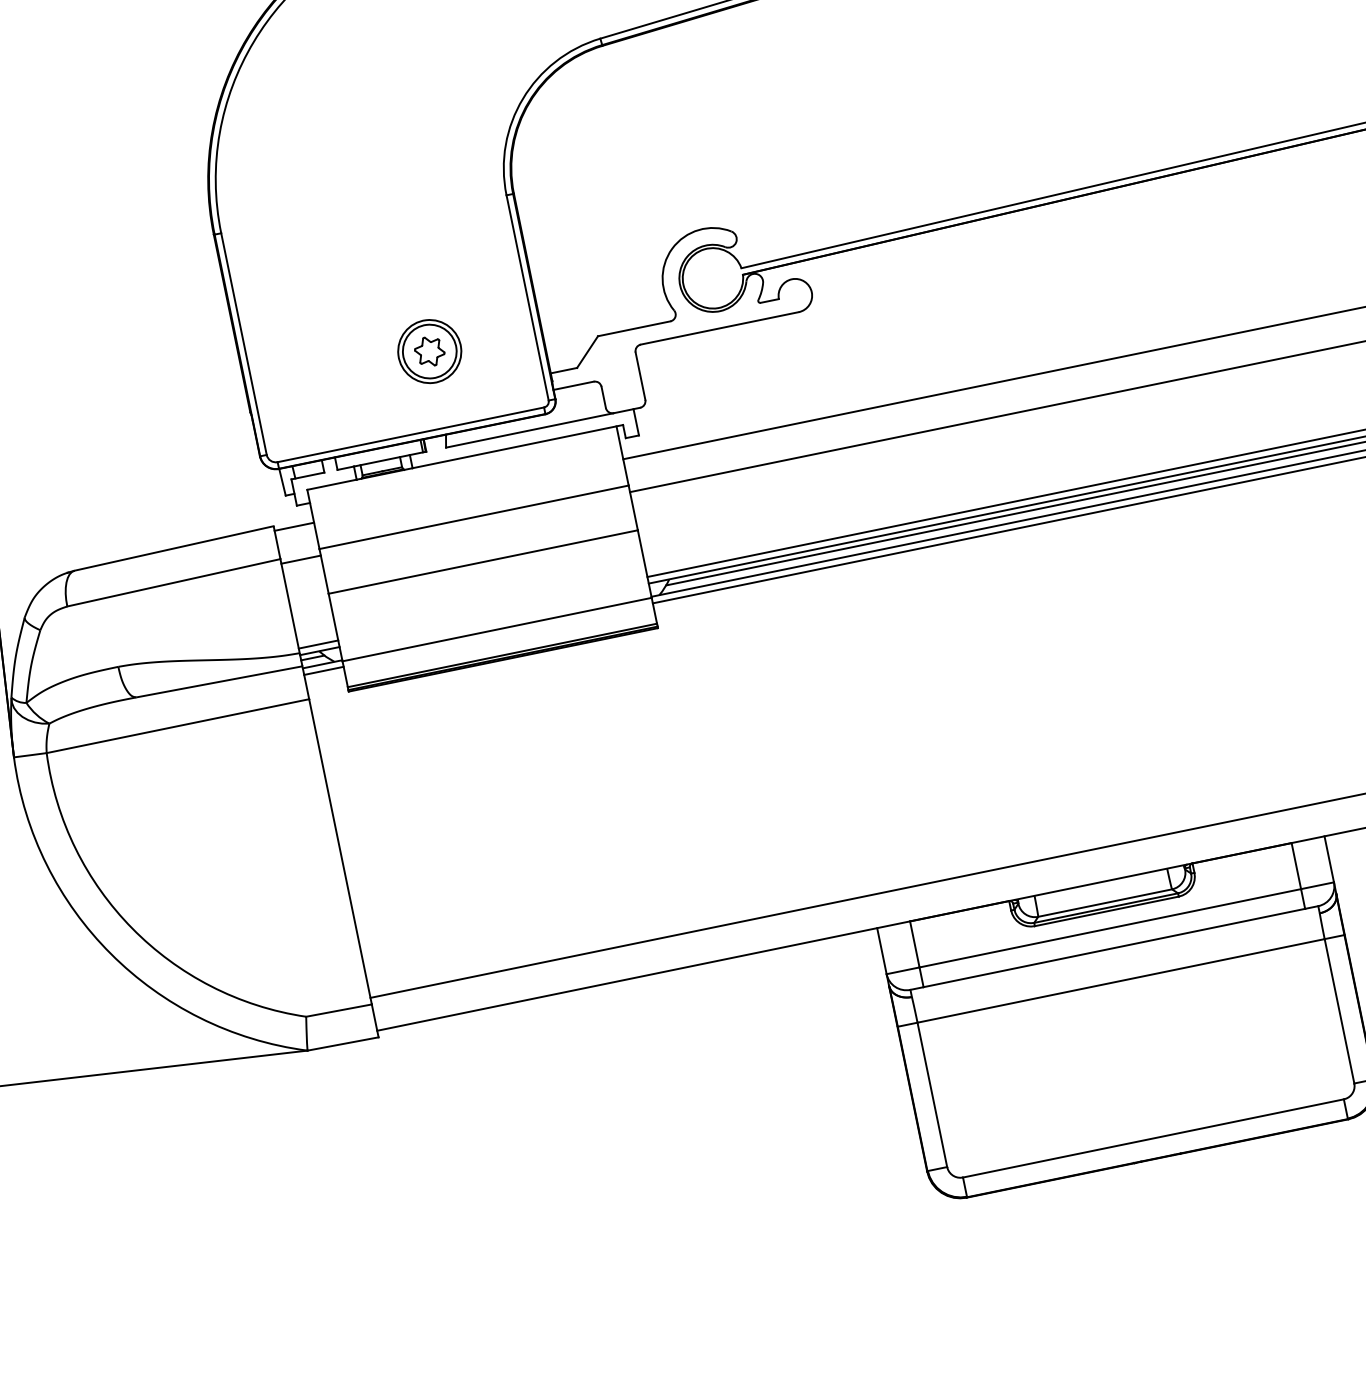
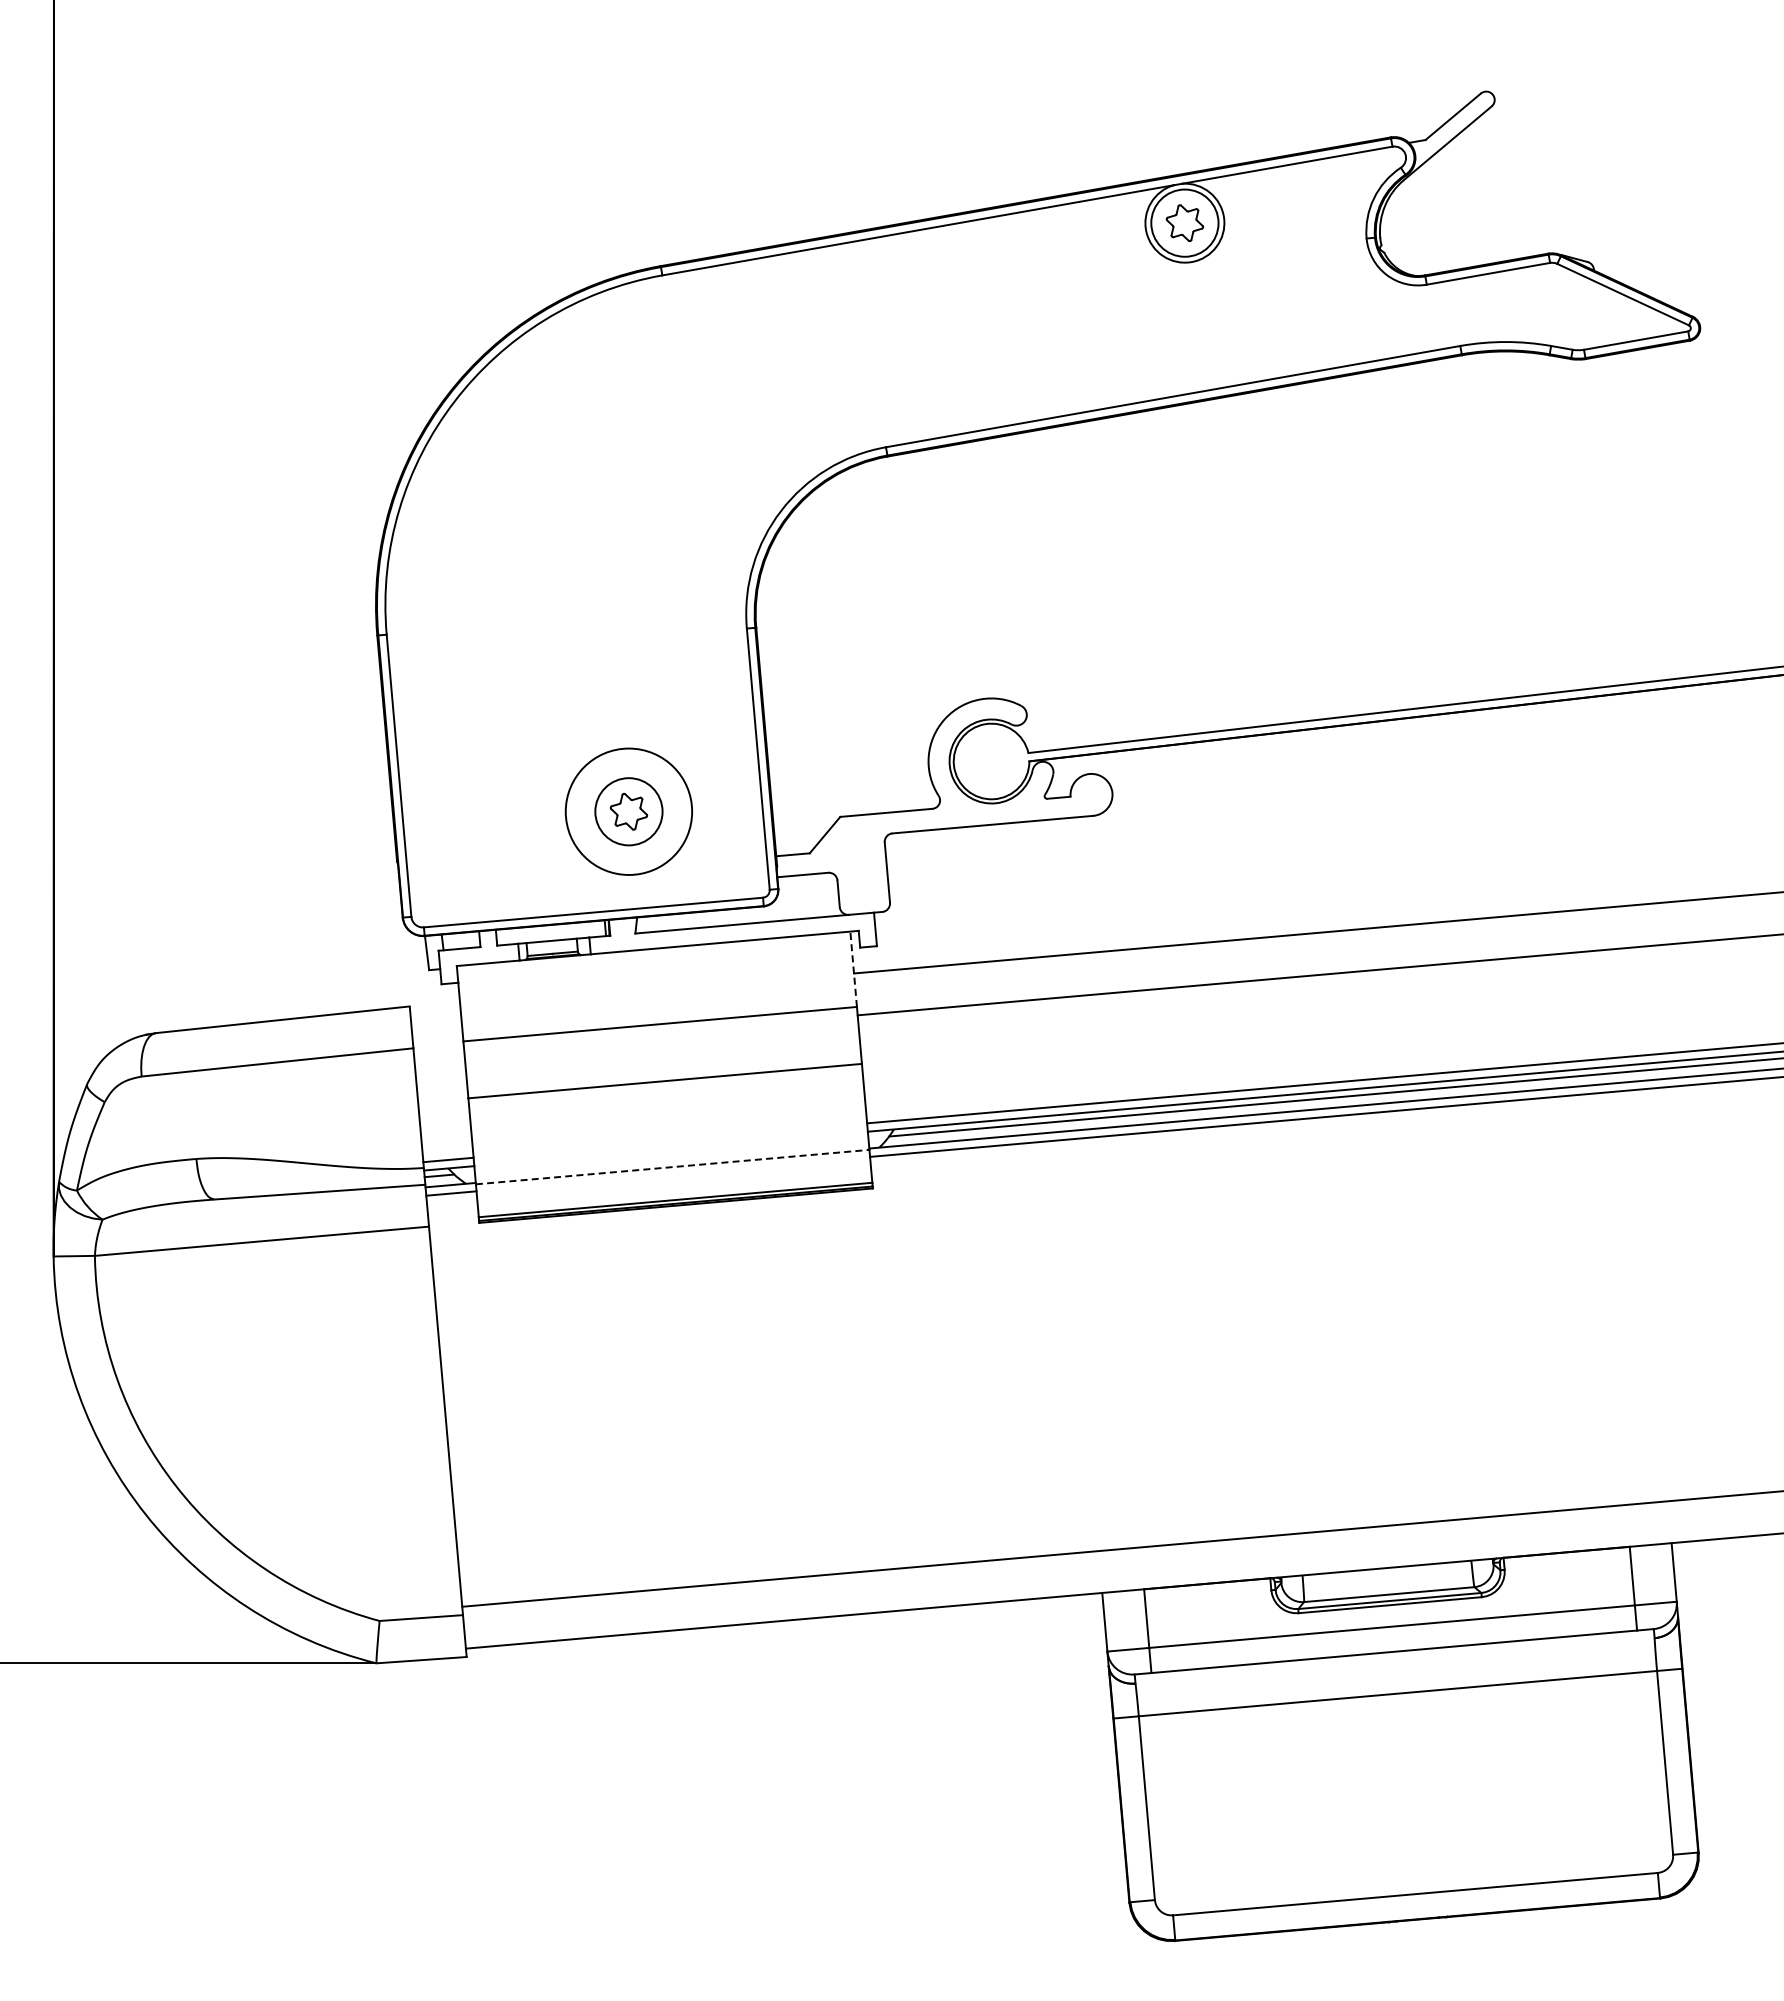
circle: (429, 351) -> (628, 811), size x1.6
line: (622, 456) -> (853, 969), solid -> dashed
line: (294, 526) -> (435, 1009), removed
line: (300, 559) -> (438, 1051), removed
line: (497, 629) -> (672, 1167), solid -> dashed

